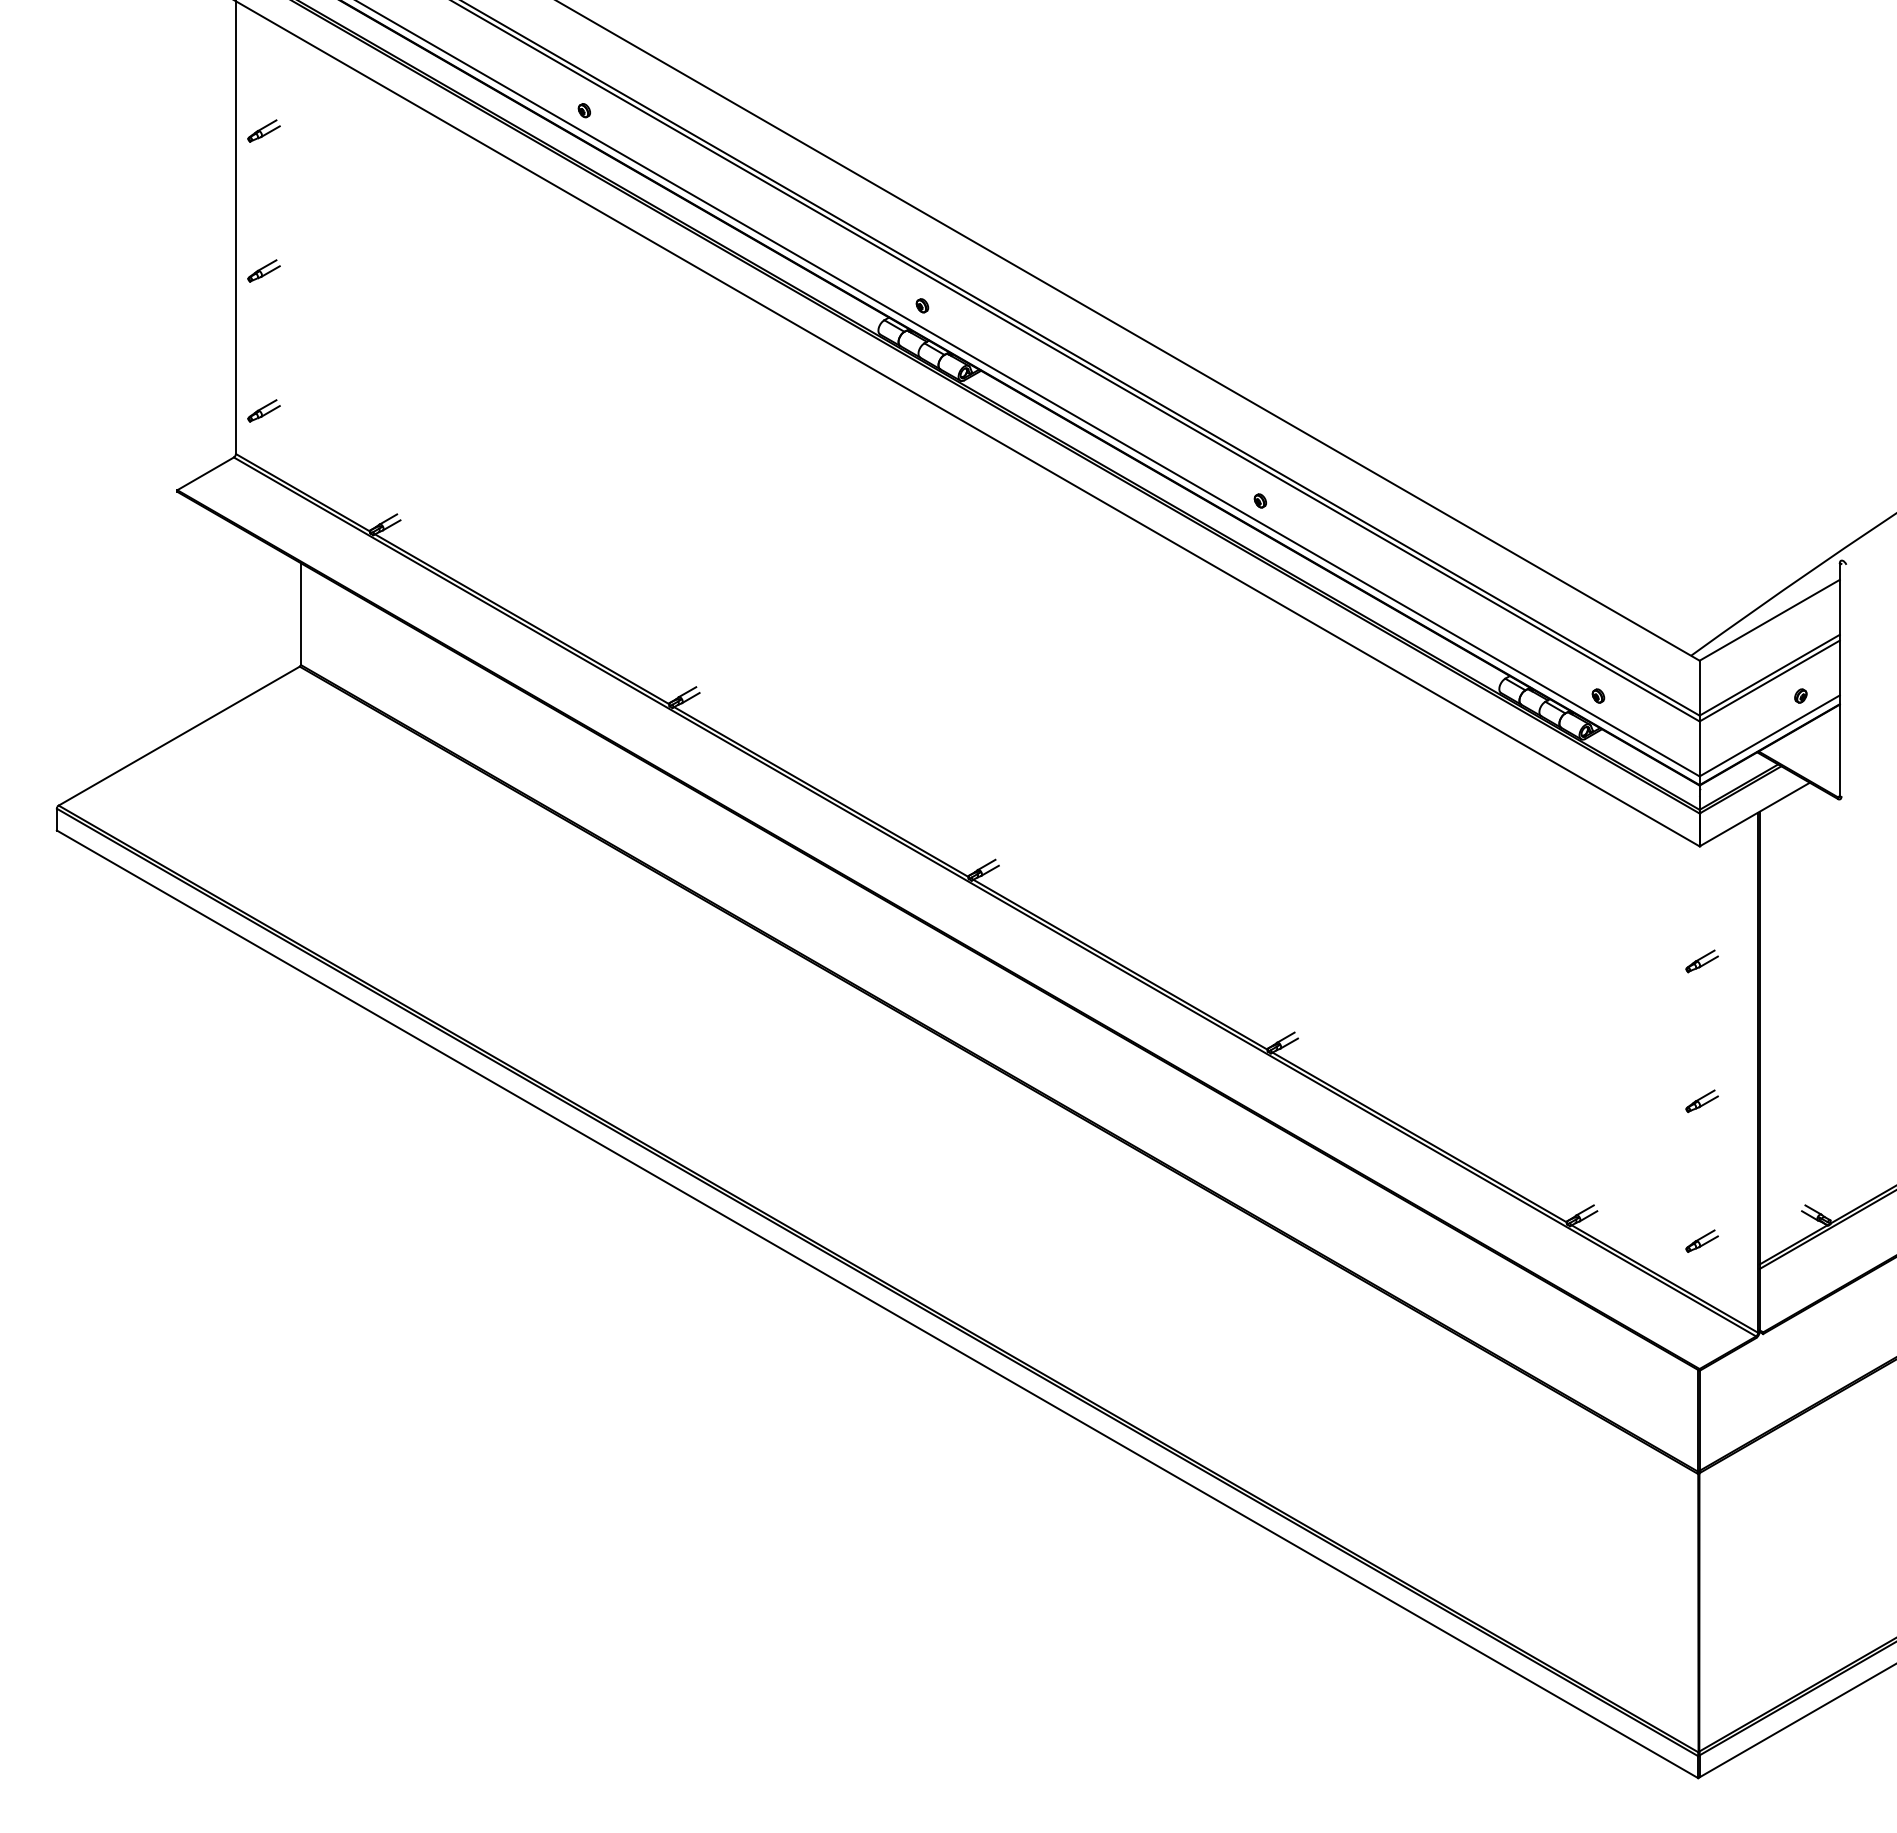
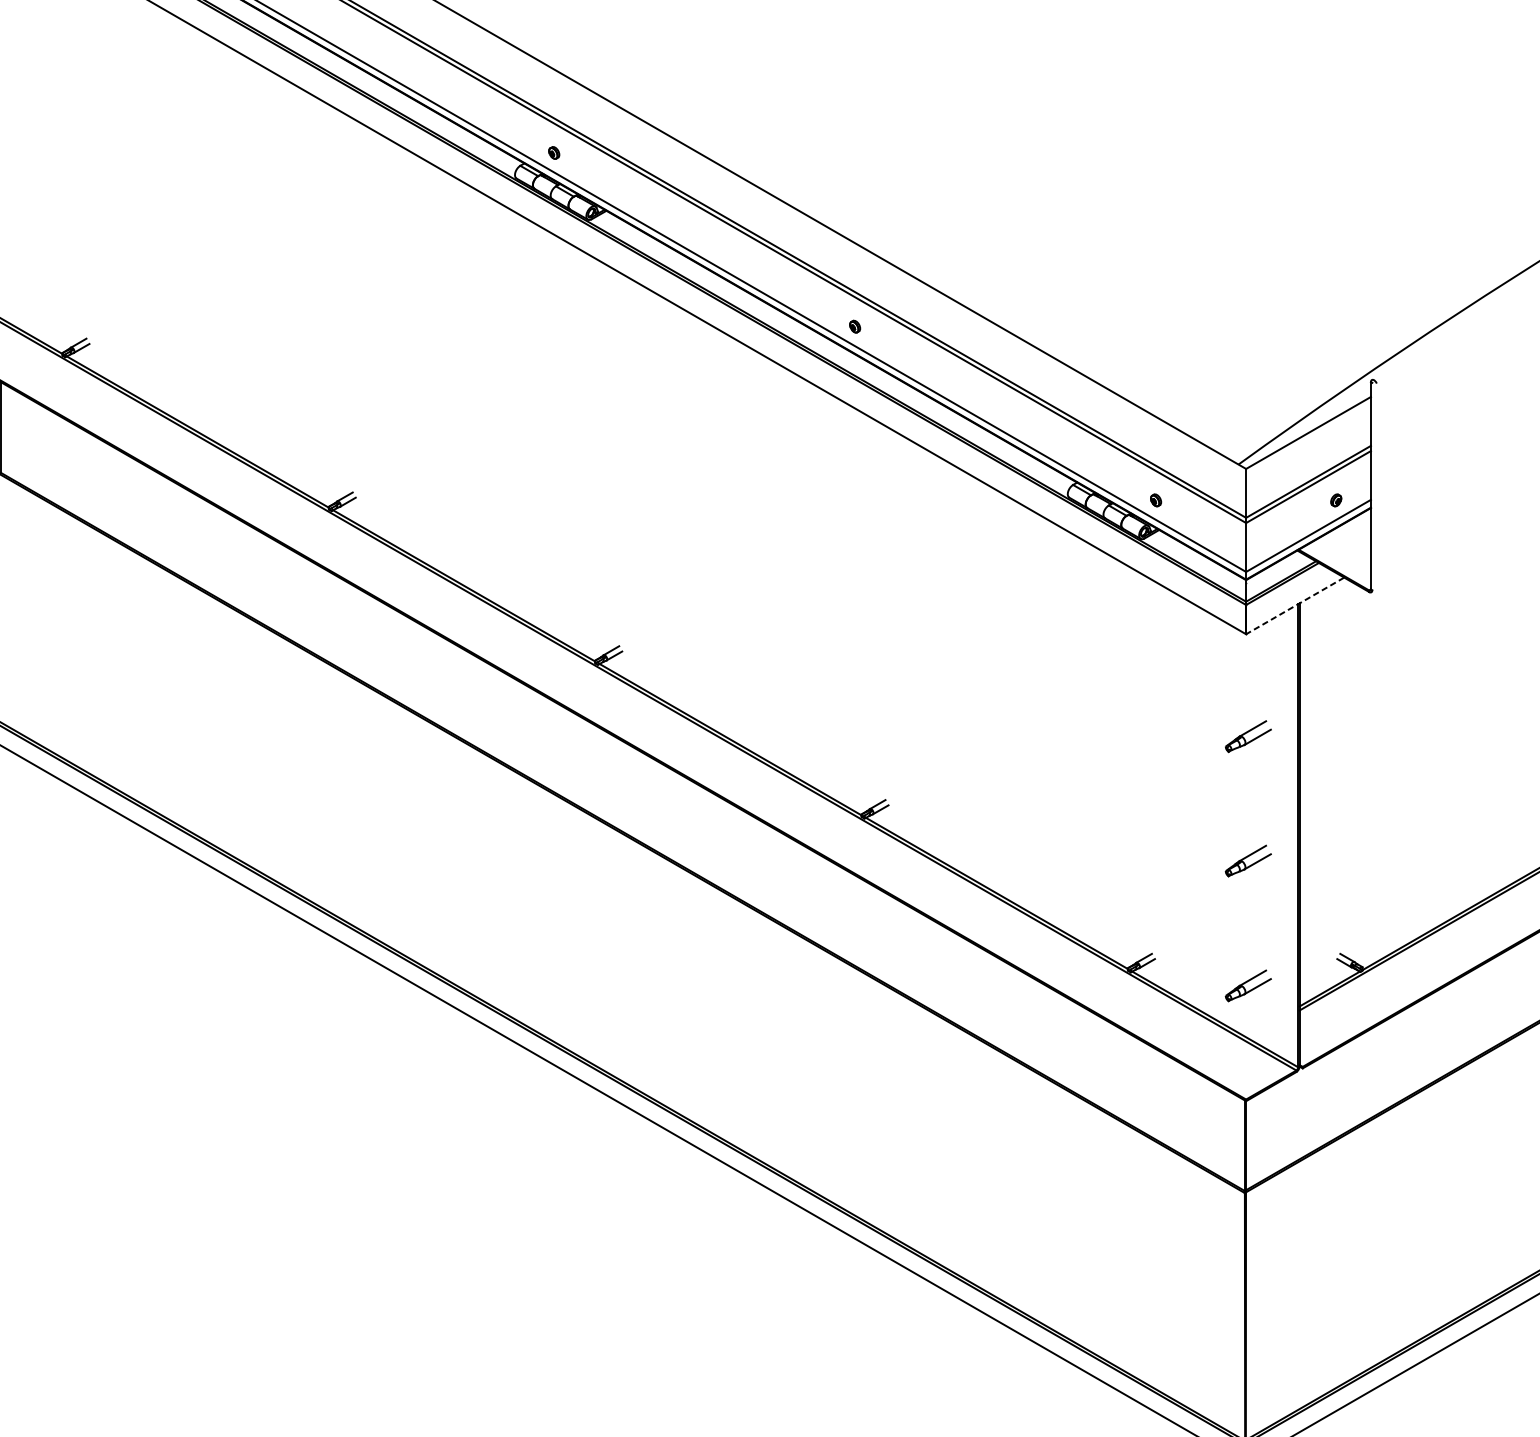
line: (1754, 814) -> (1294, 605), solid -> dashed
part: (1701, 961) -> (1247, 736), size x1.6
part: (1701, 1101) -> (1247, 861), size x1.6
part: (1701, 1240) -> (1247, 985), size x1.6

